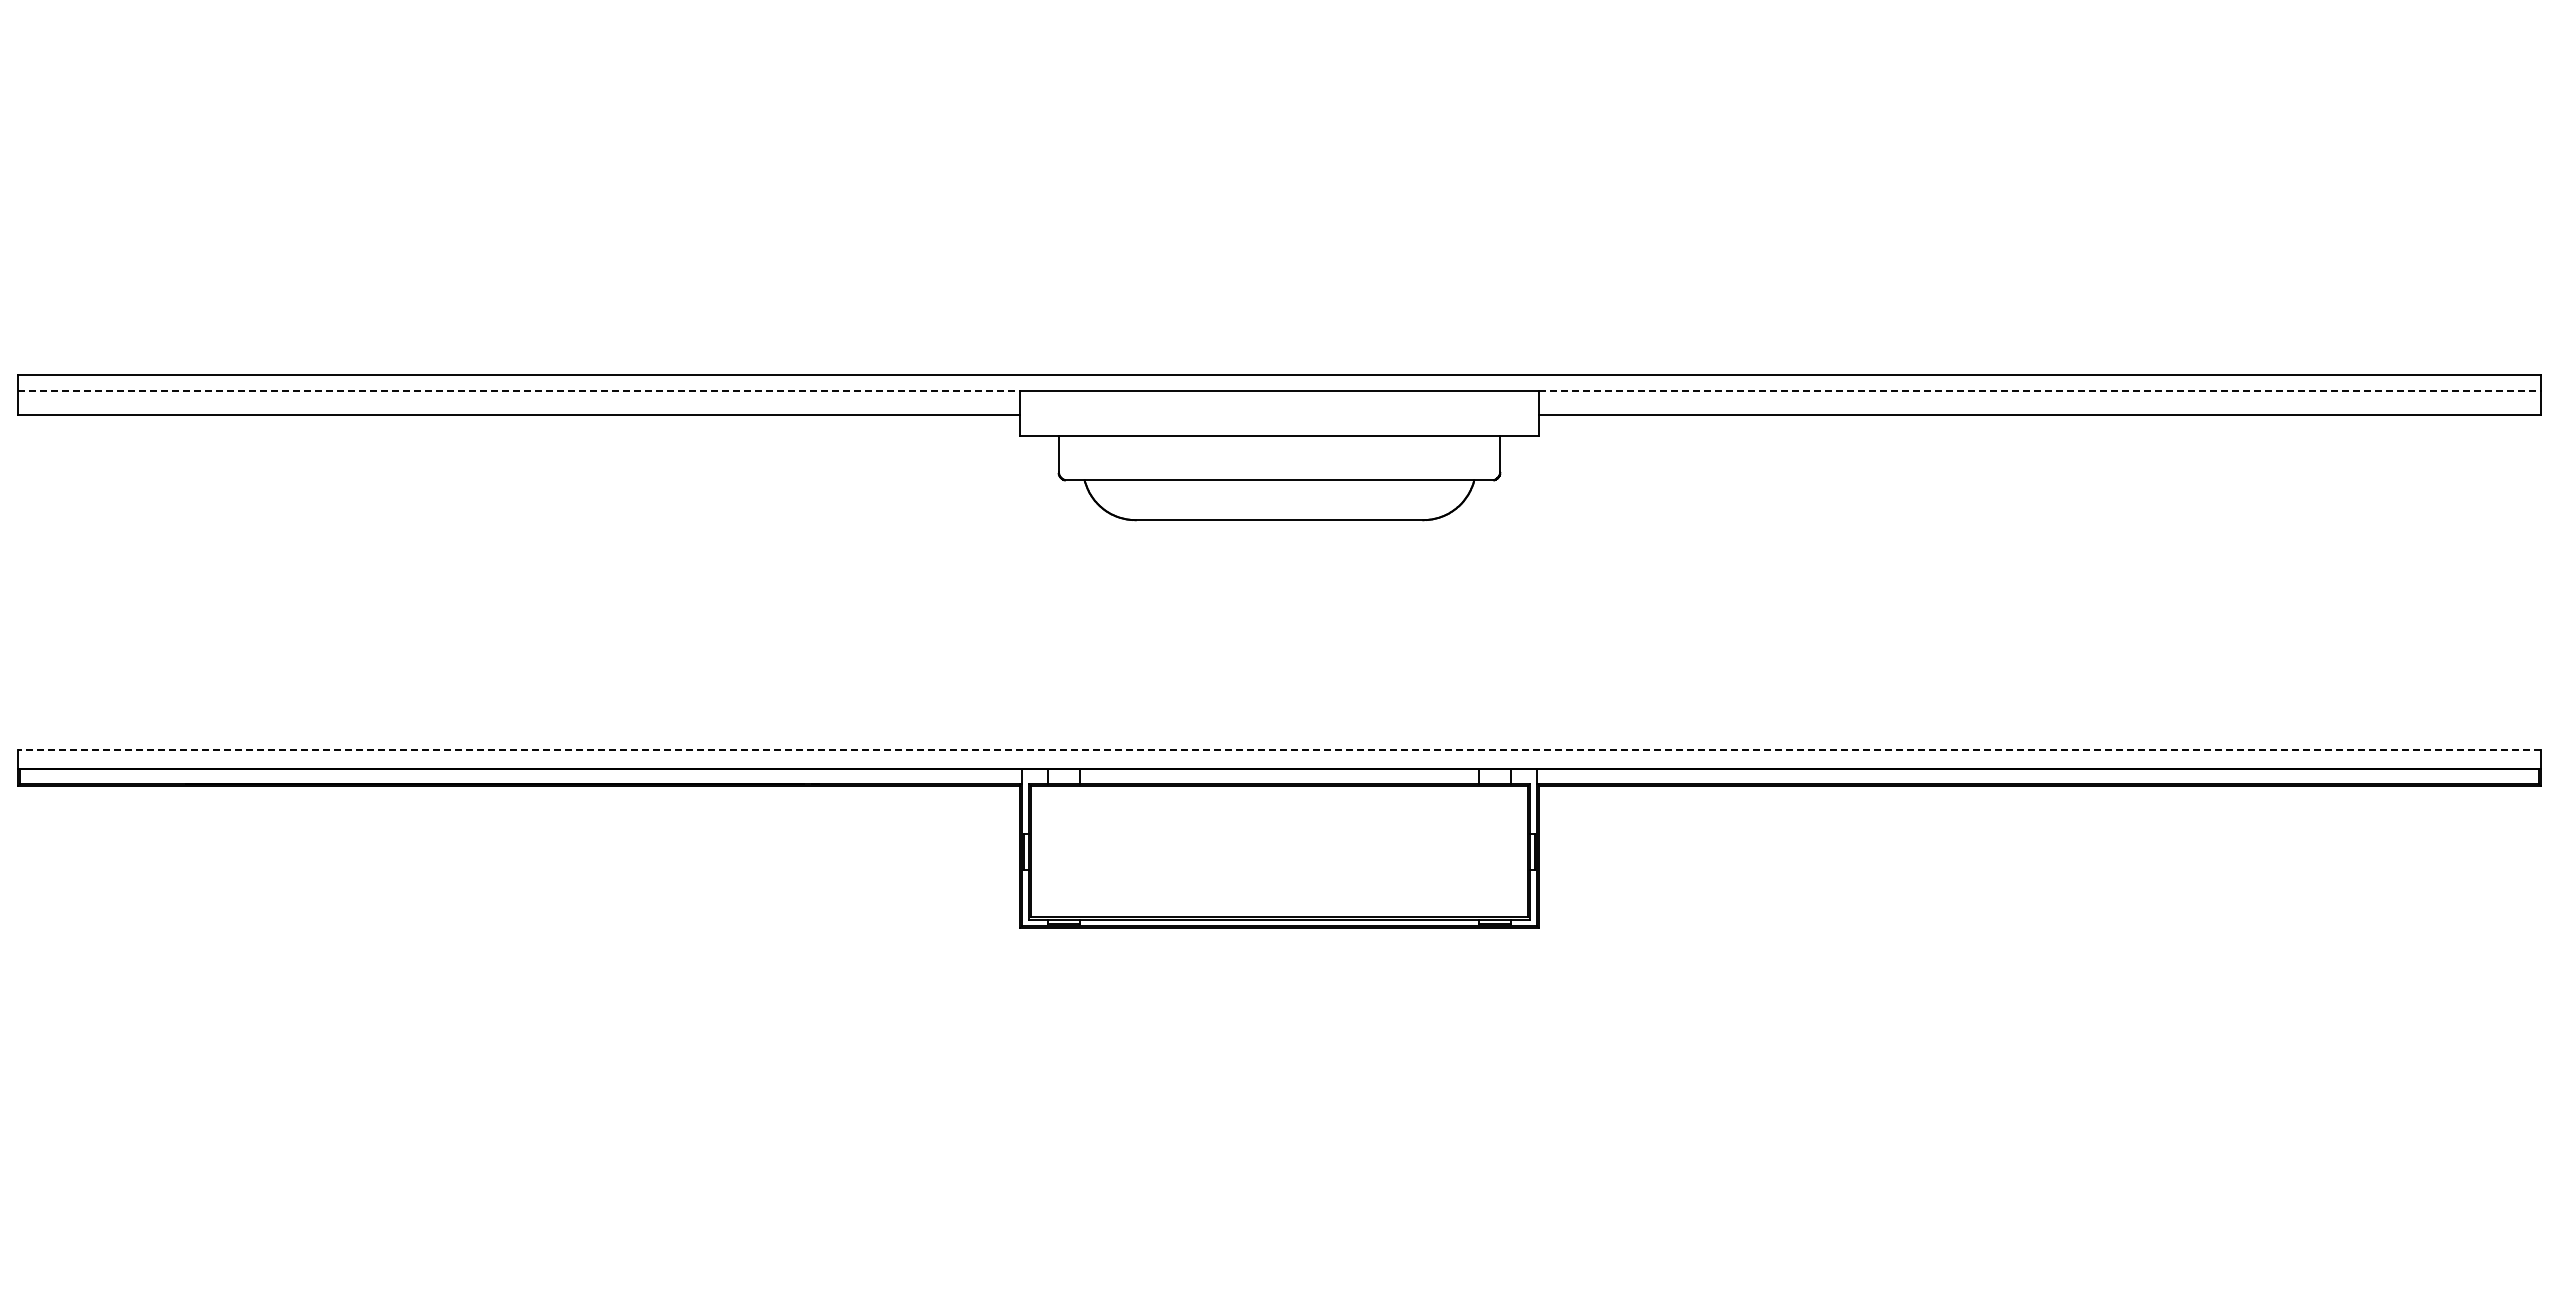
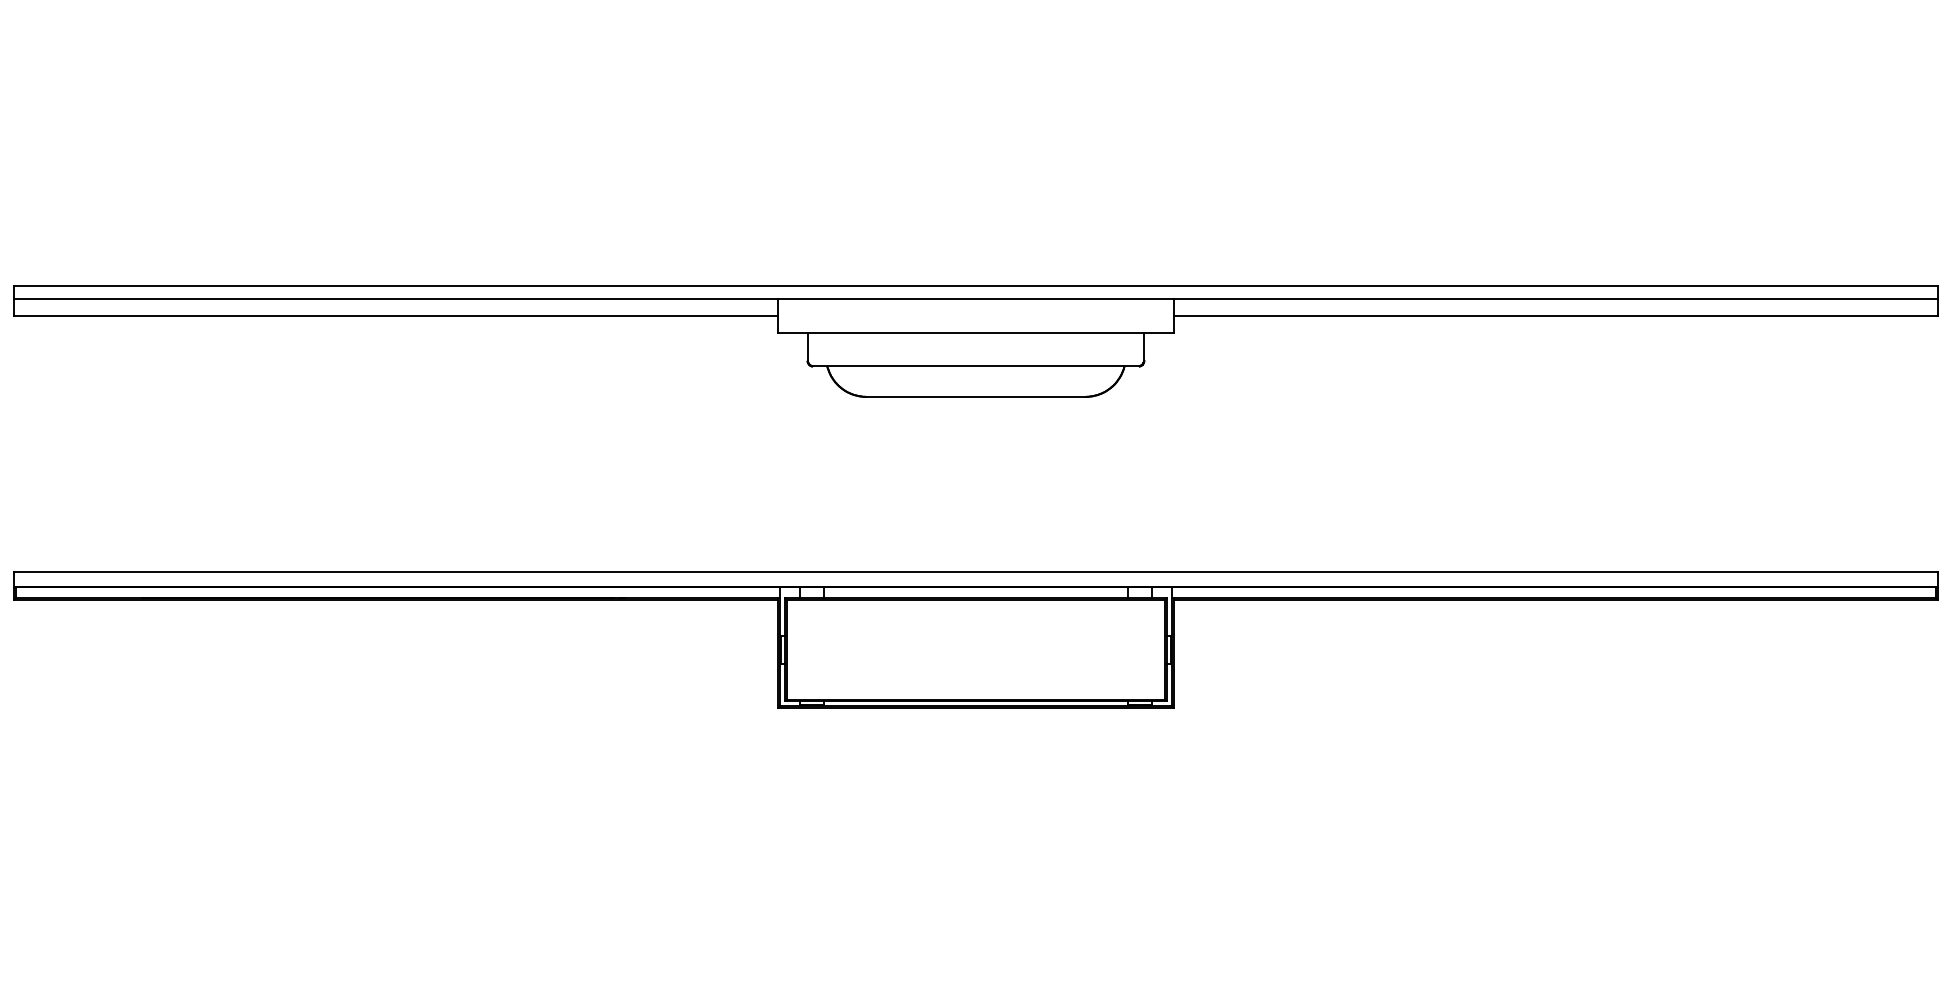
line: (518, 391) -> (395, 298), dashed -> solid
line: (2040, 391) -> (1556, 298), dashed -> solid
line: (1279, 750) -> (975, 572), dashed -> solid

